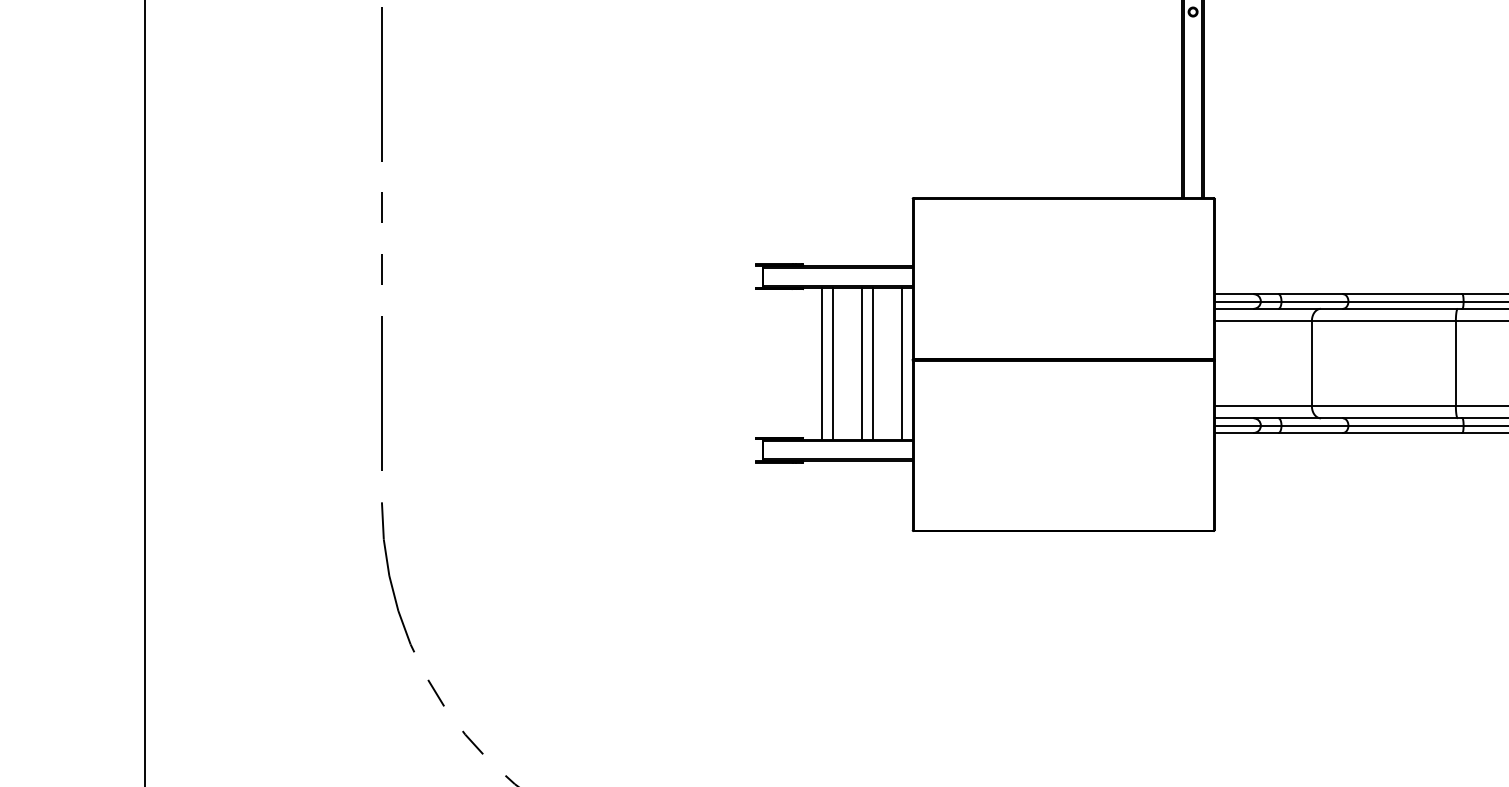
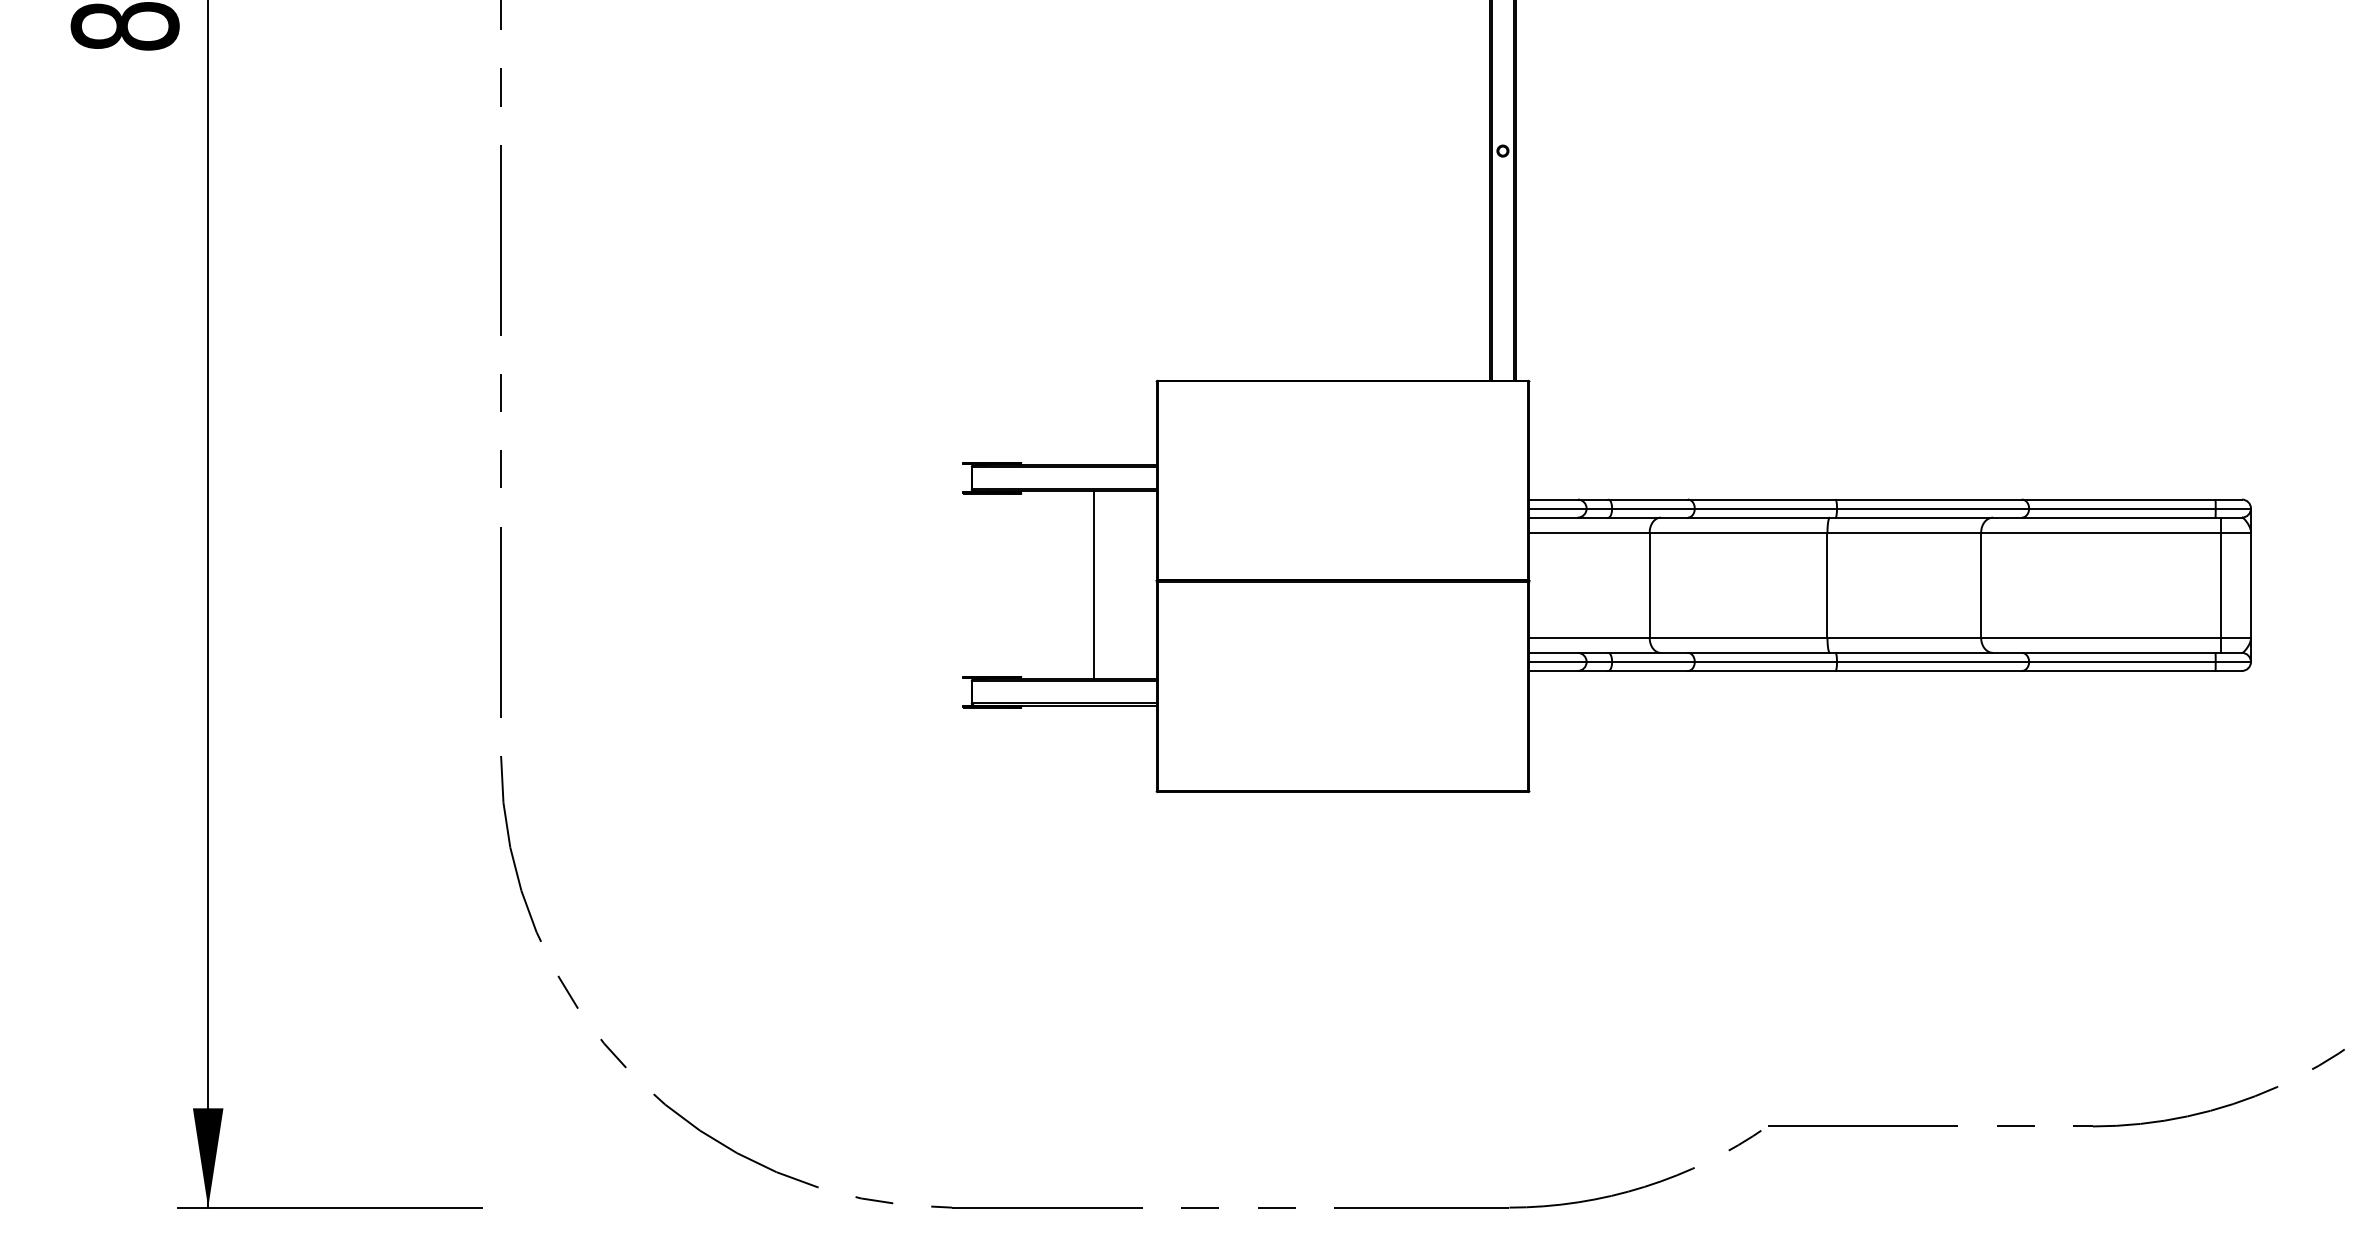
line: (821, 363) -> (1044, 585), removed
line: (833, 363) -> (1058, 585), removed
line: (872, 363) -> (1107, 585), removed
line: (902, 363) -> (1143, 585), removed

